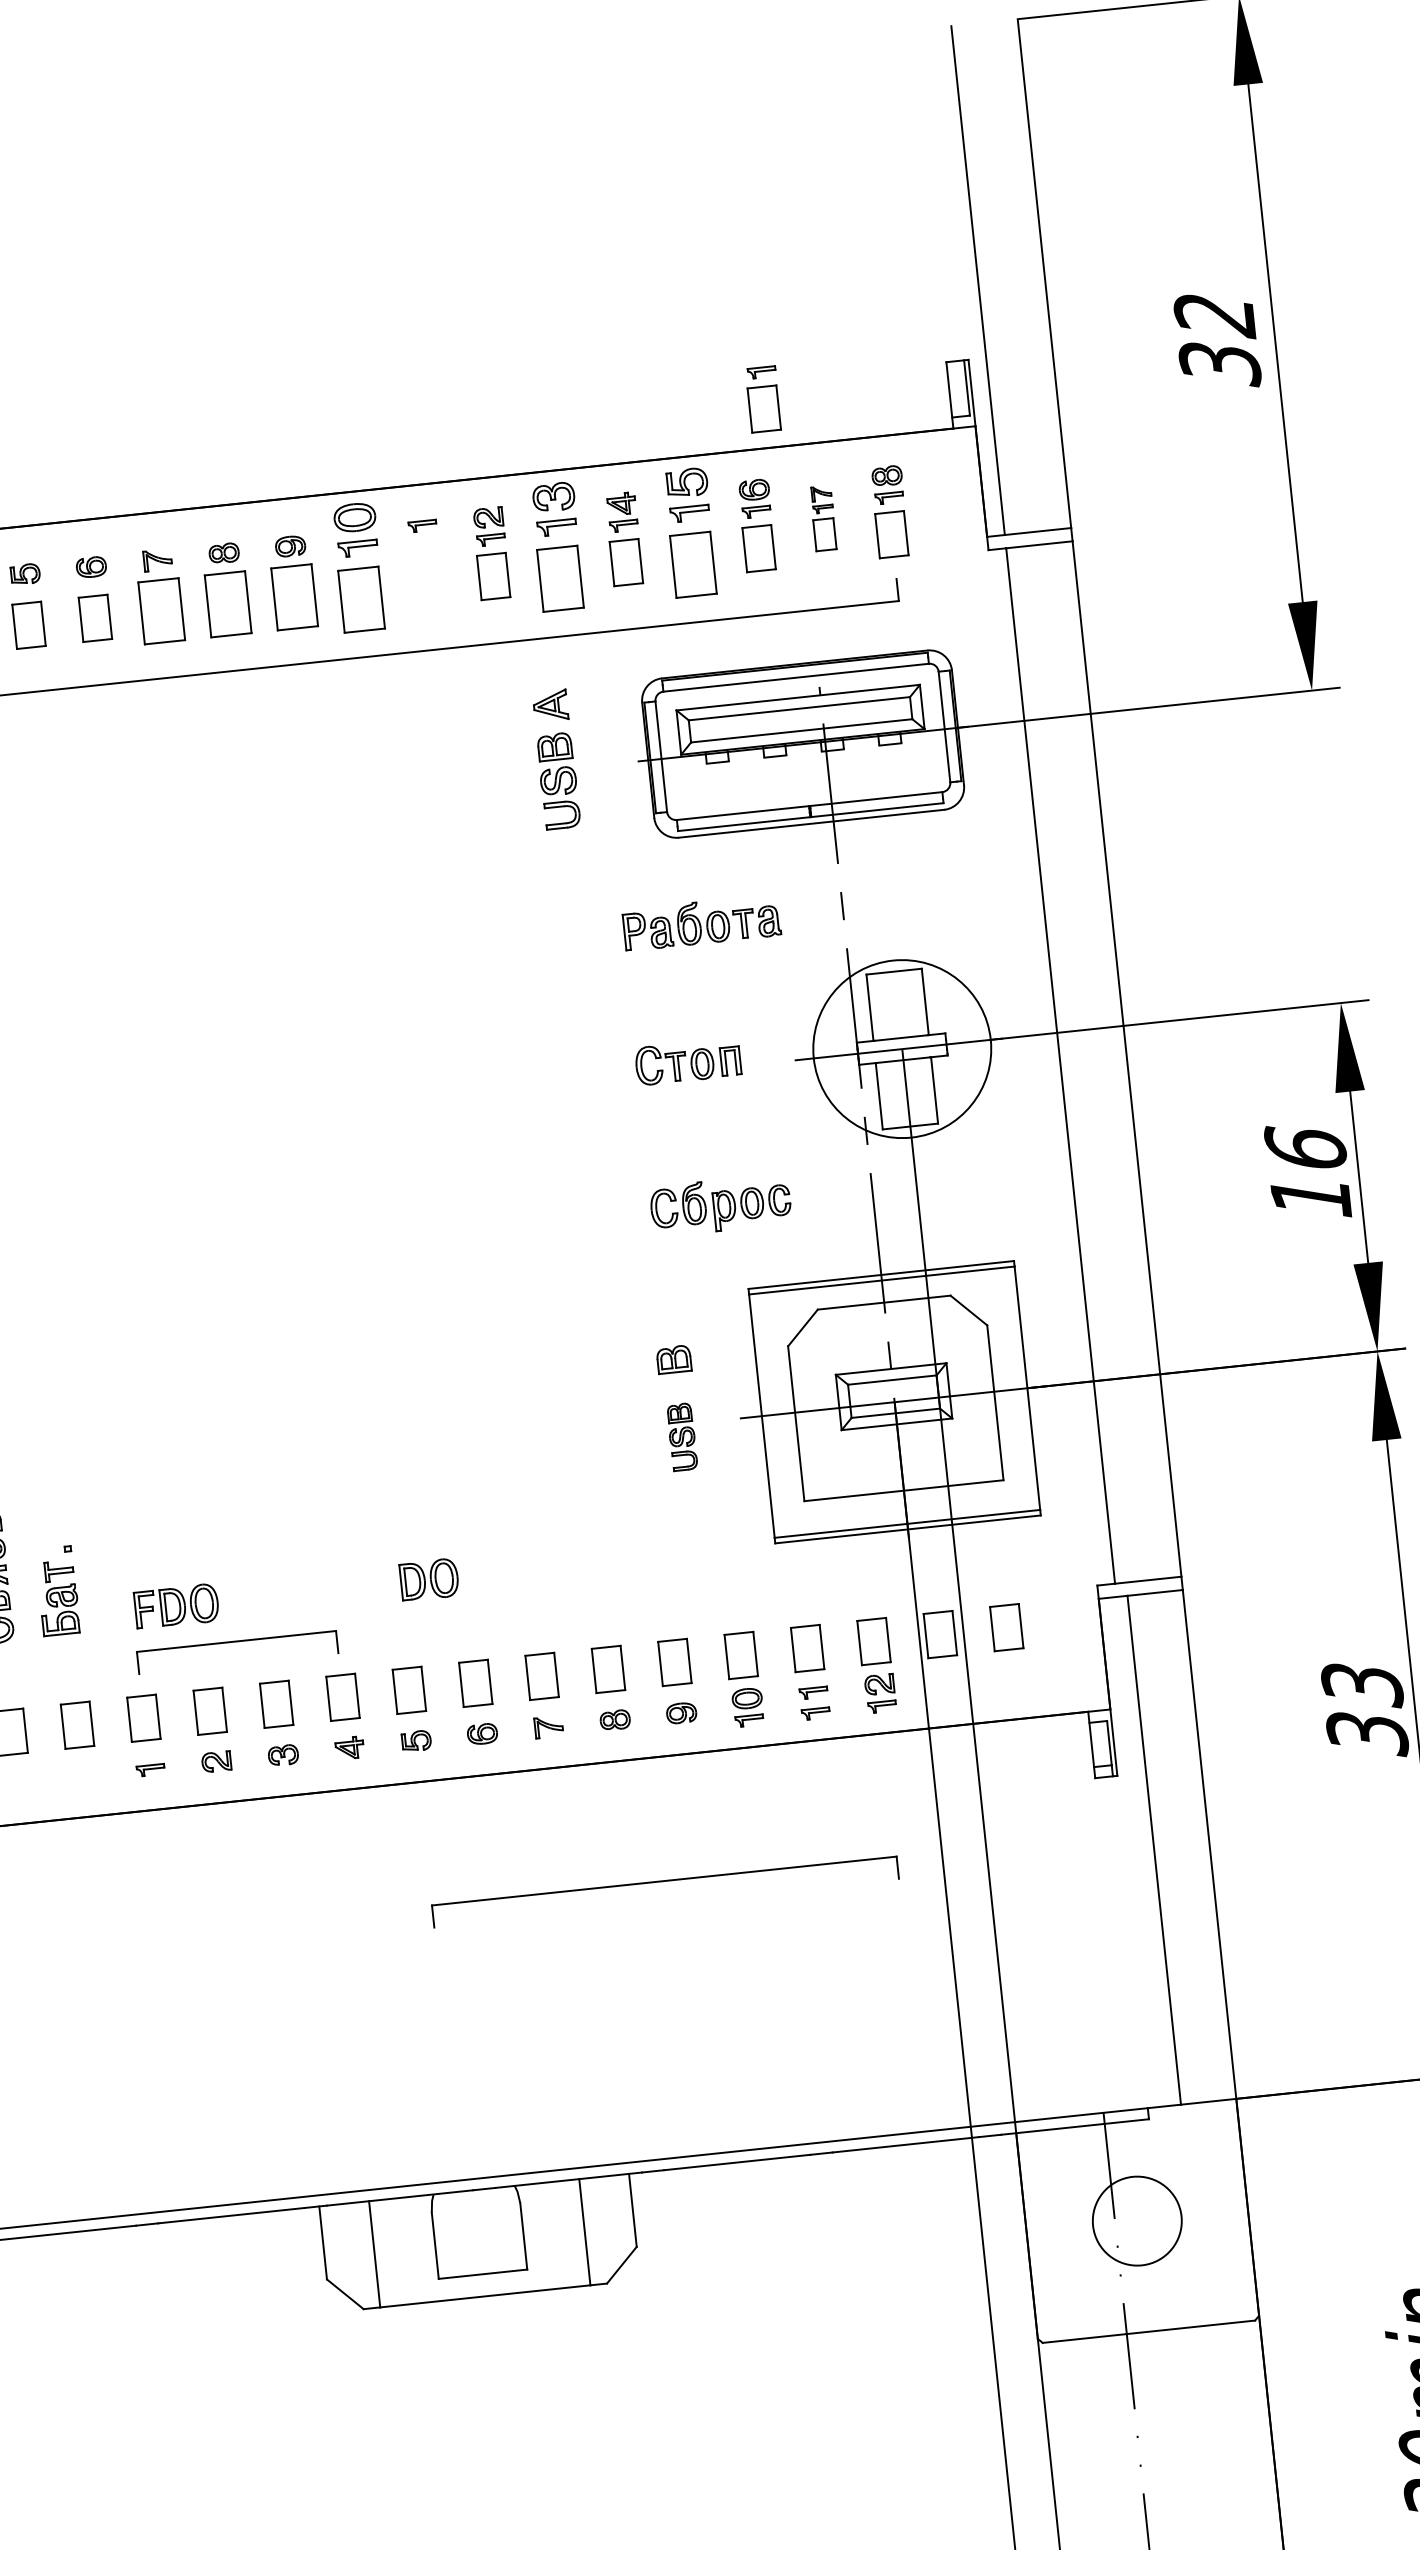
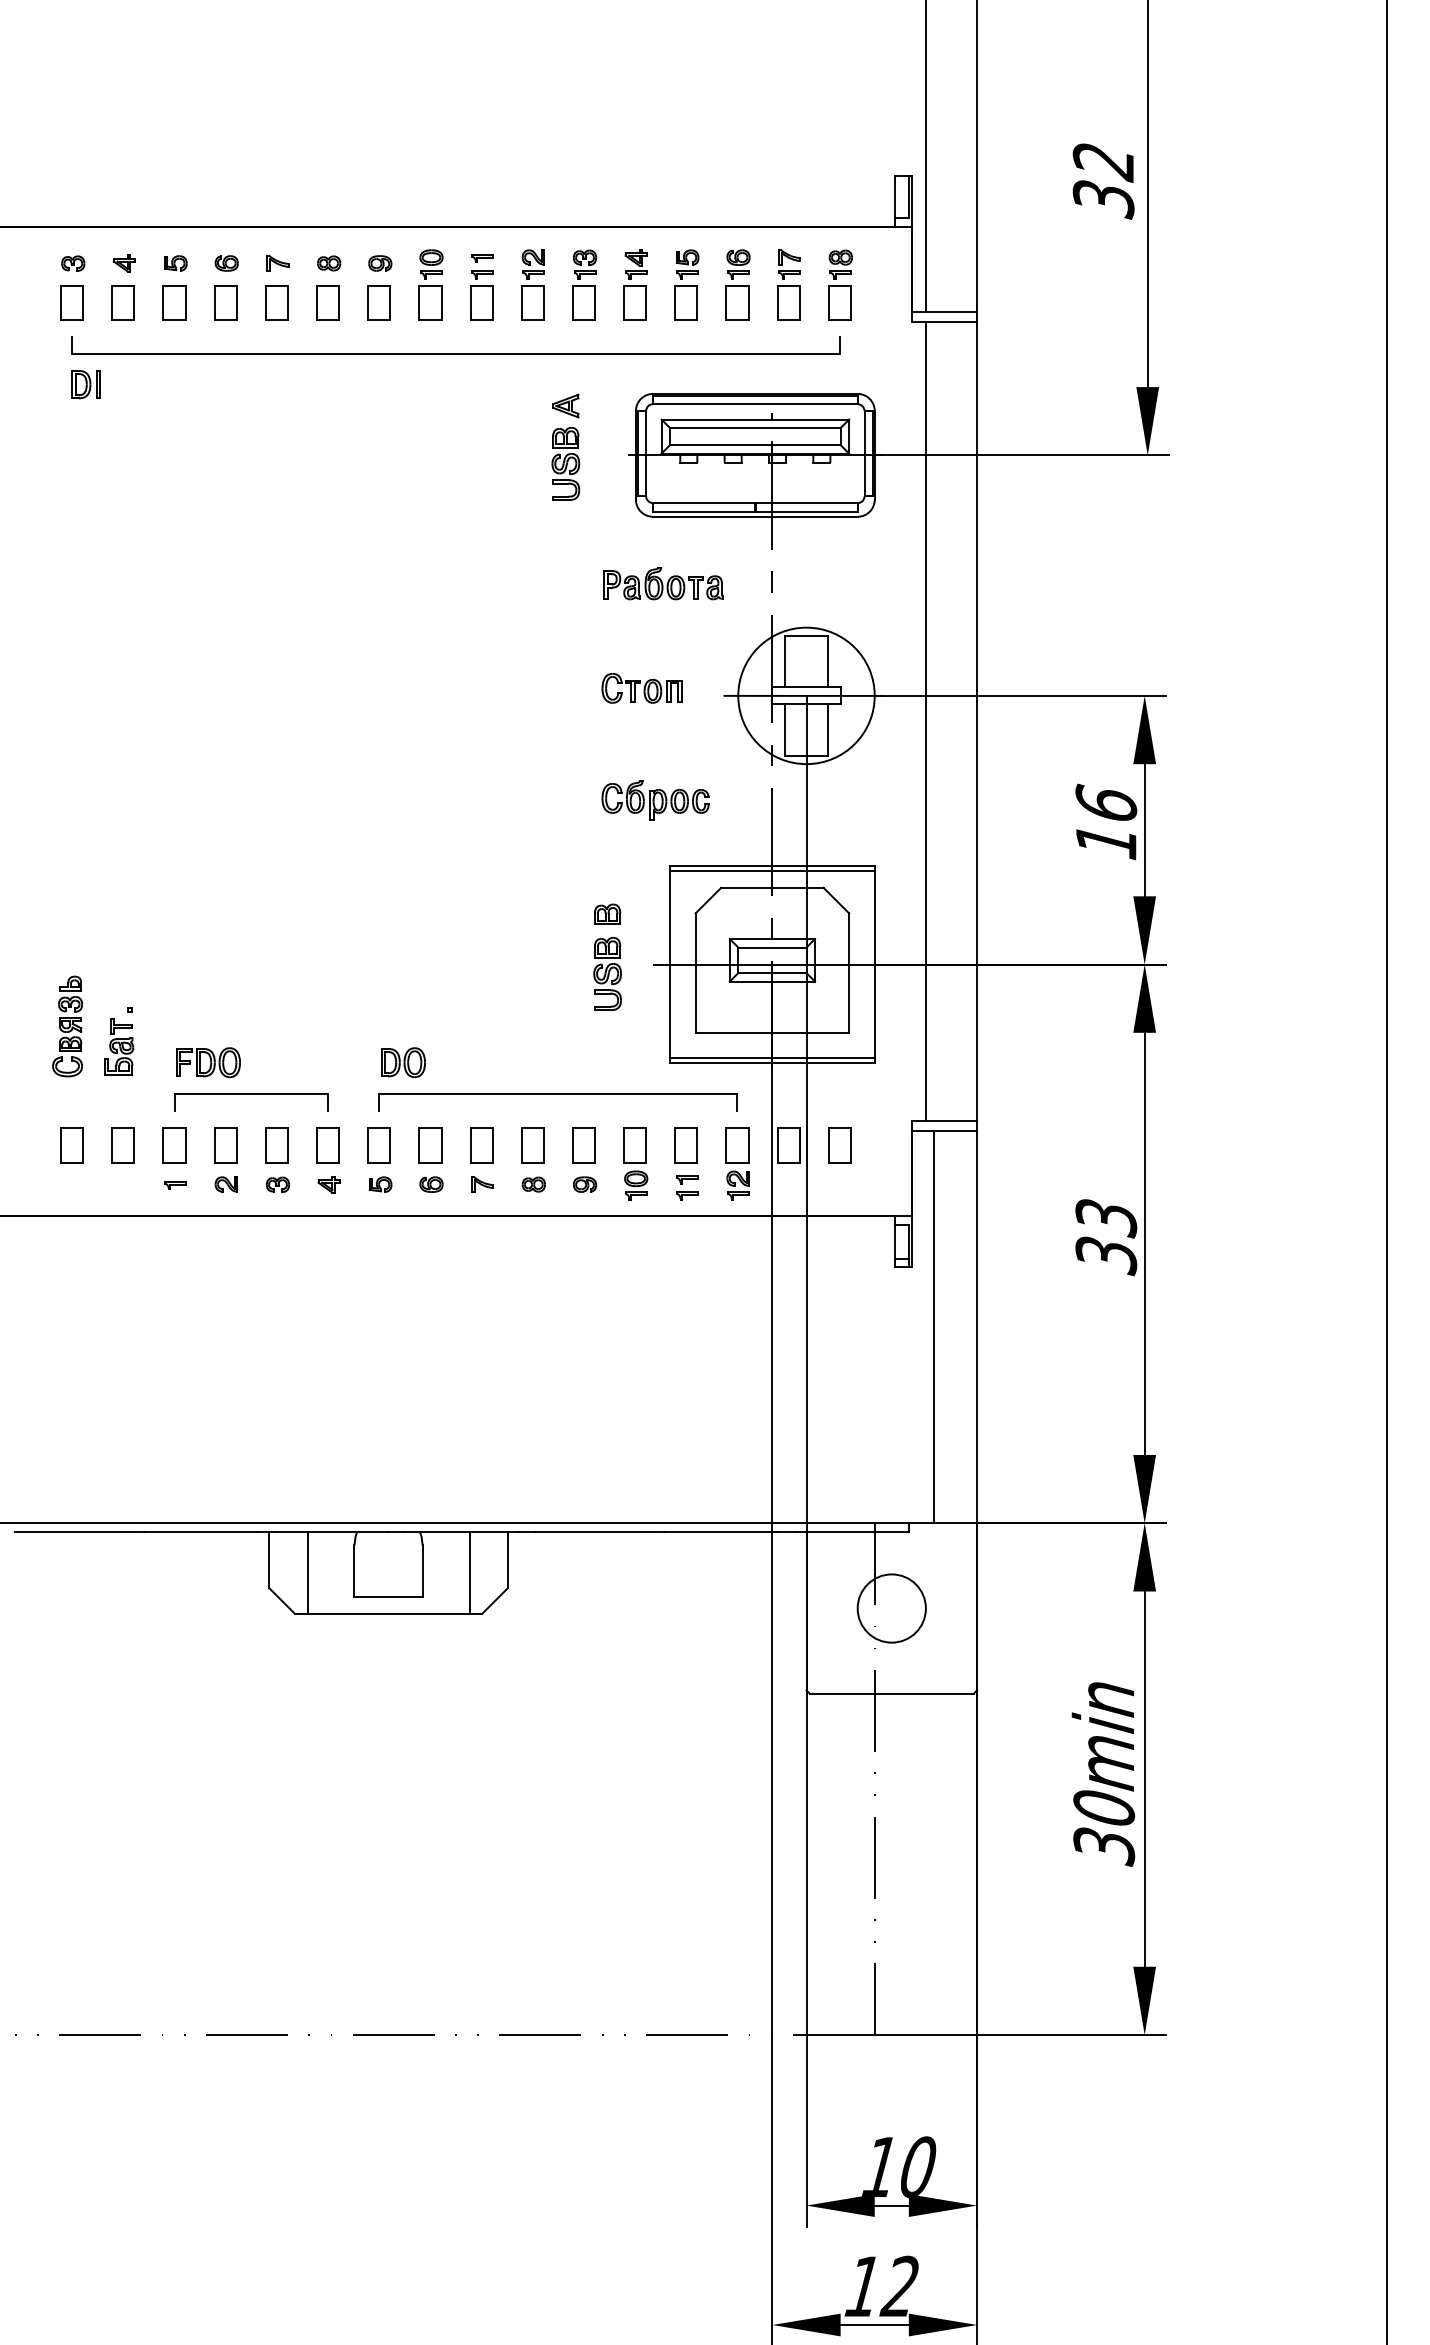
part: (763, 399) -> (481, 295), moved
part: (822, 517) -> (788, 284), size x1.43
part: (690, 531) -> (686, 284), size x0.71
part: (558, 545) -> (584, 284), size x0.71
part: (358, 566) -> (430, 284), size x0.71
part: (293, 597) -> (378, 302), size x0.71
part: (227, 604) -> (327, 302), size x0.71
part: (161, 611) -> (276, 302), size x0.71
part: (682, 1437) -> (607, 974), size x1.43
part: (663, 1881) -> (557, 1094), moved

